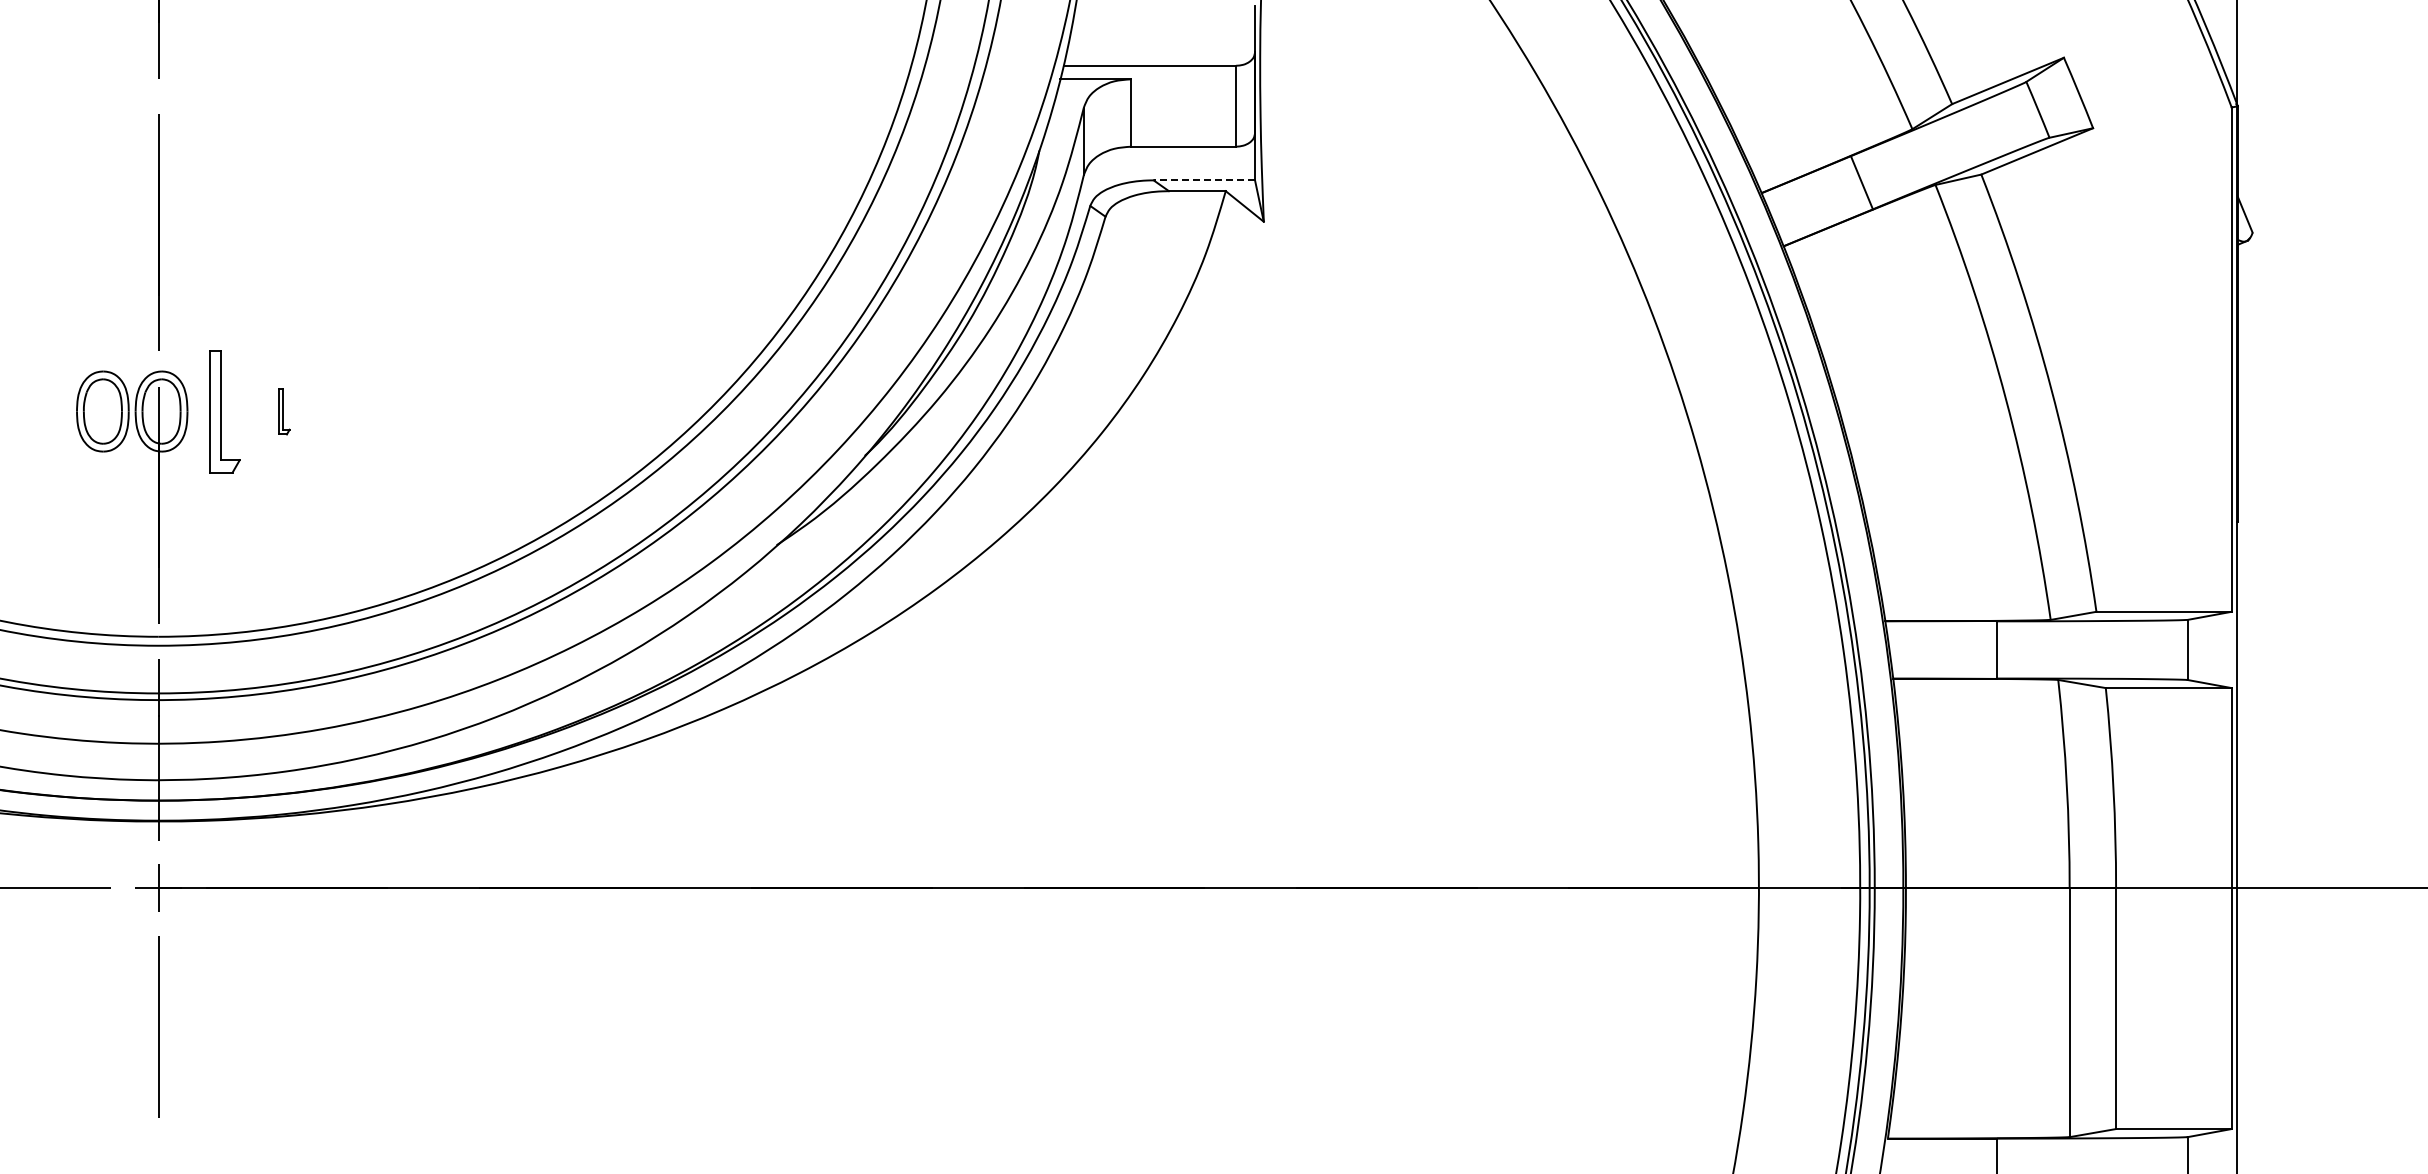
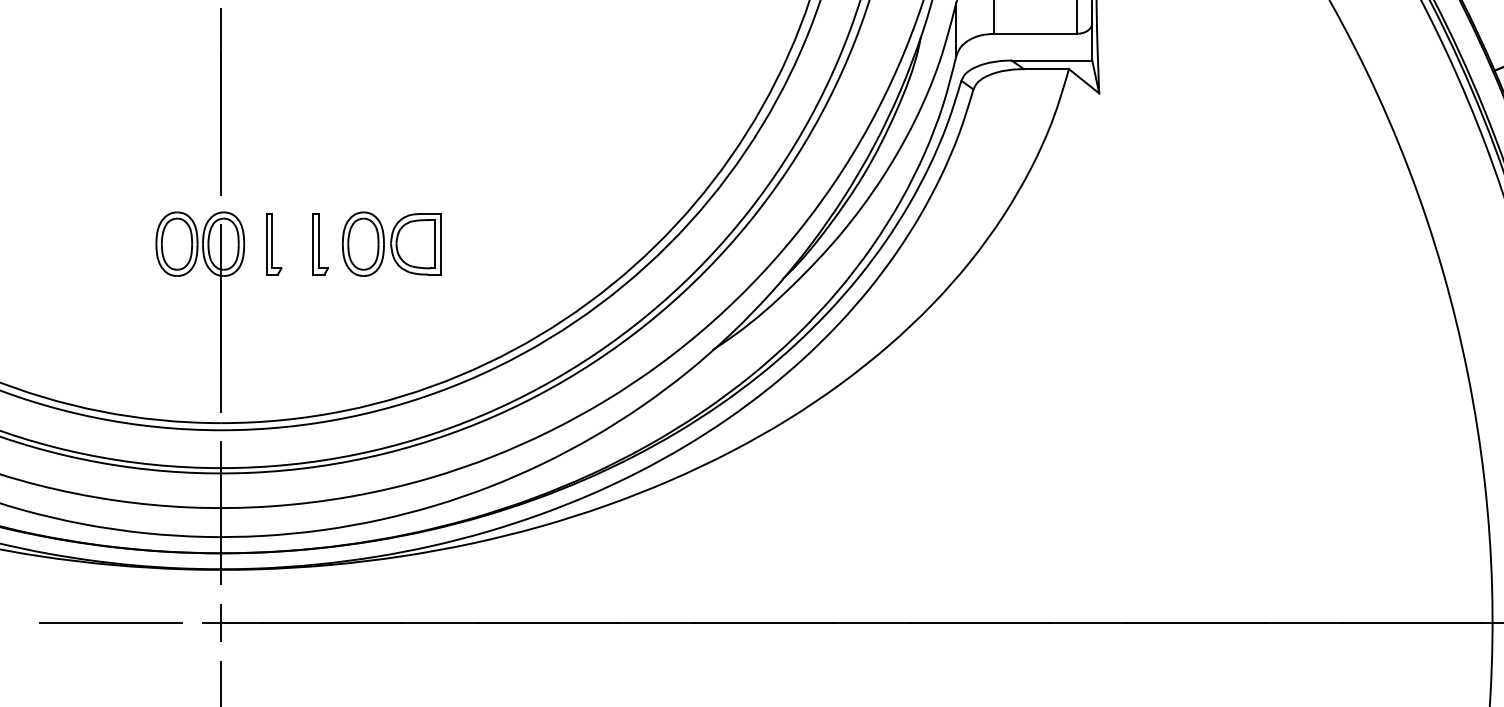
line: (1204, 180) -> (1052, 60), dashed -> solid
part: (225, 411) -> (274, 244), size x0.62
part: (284, 411) -> (321, 244), size x1.67
part: (372, 411) -> (391, 244), added

